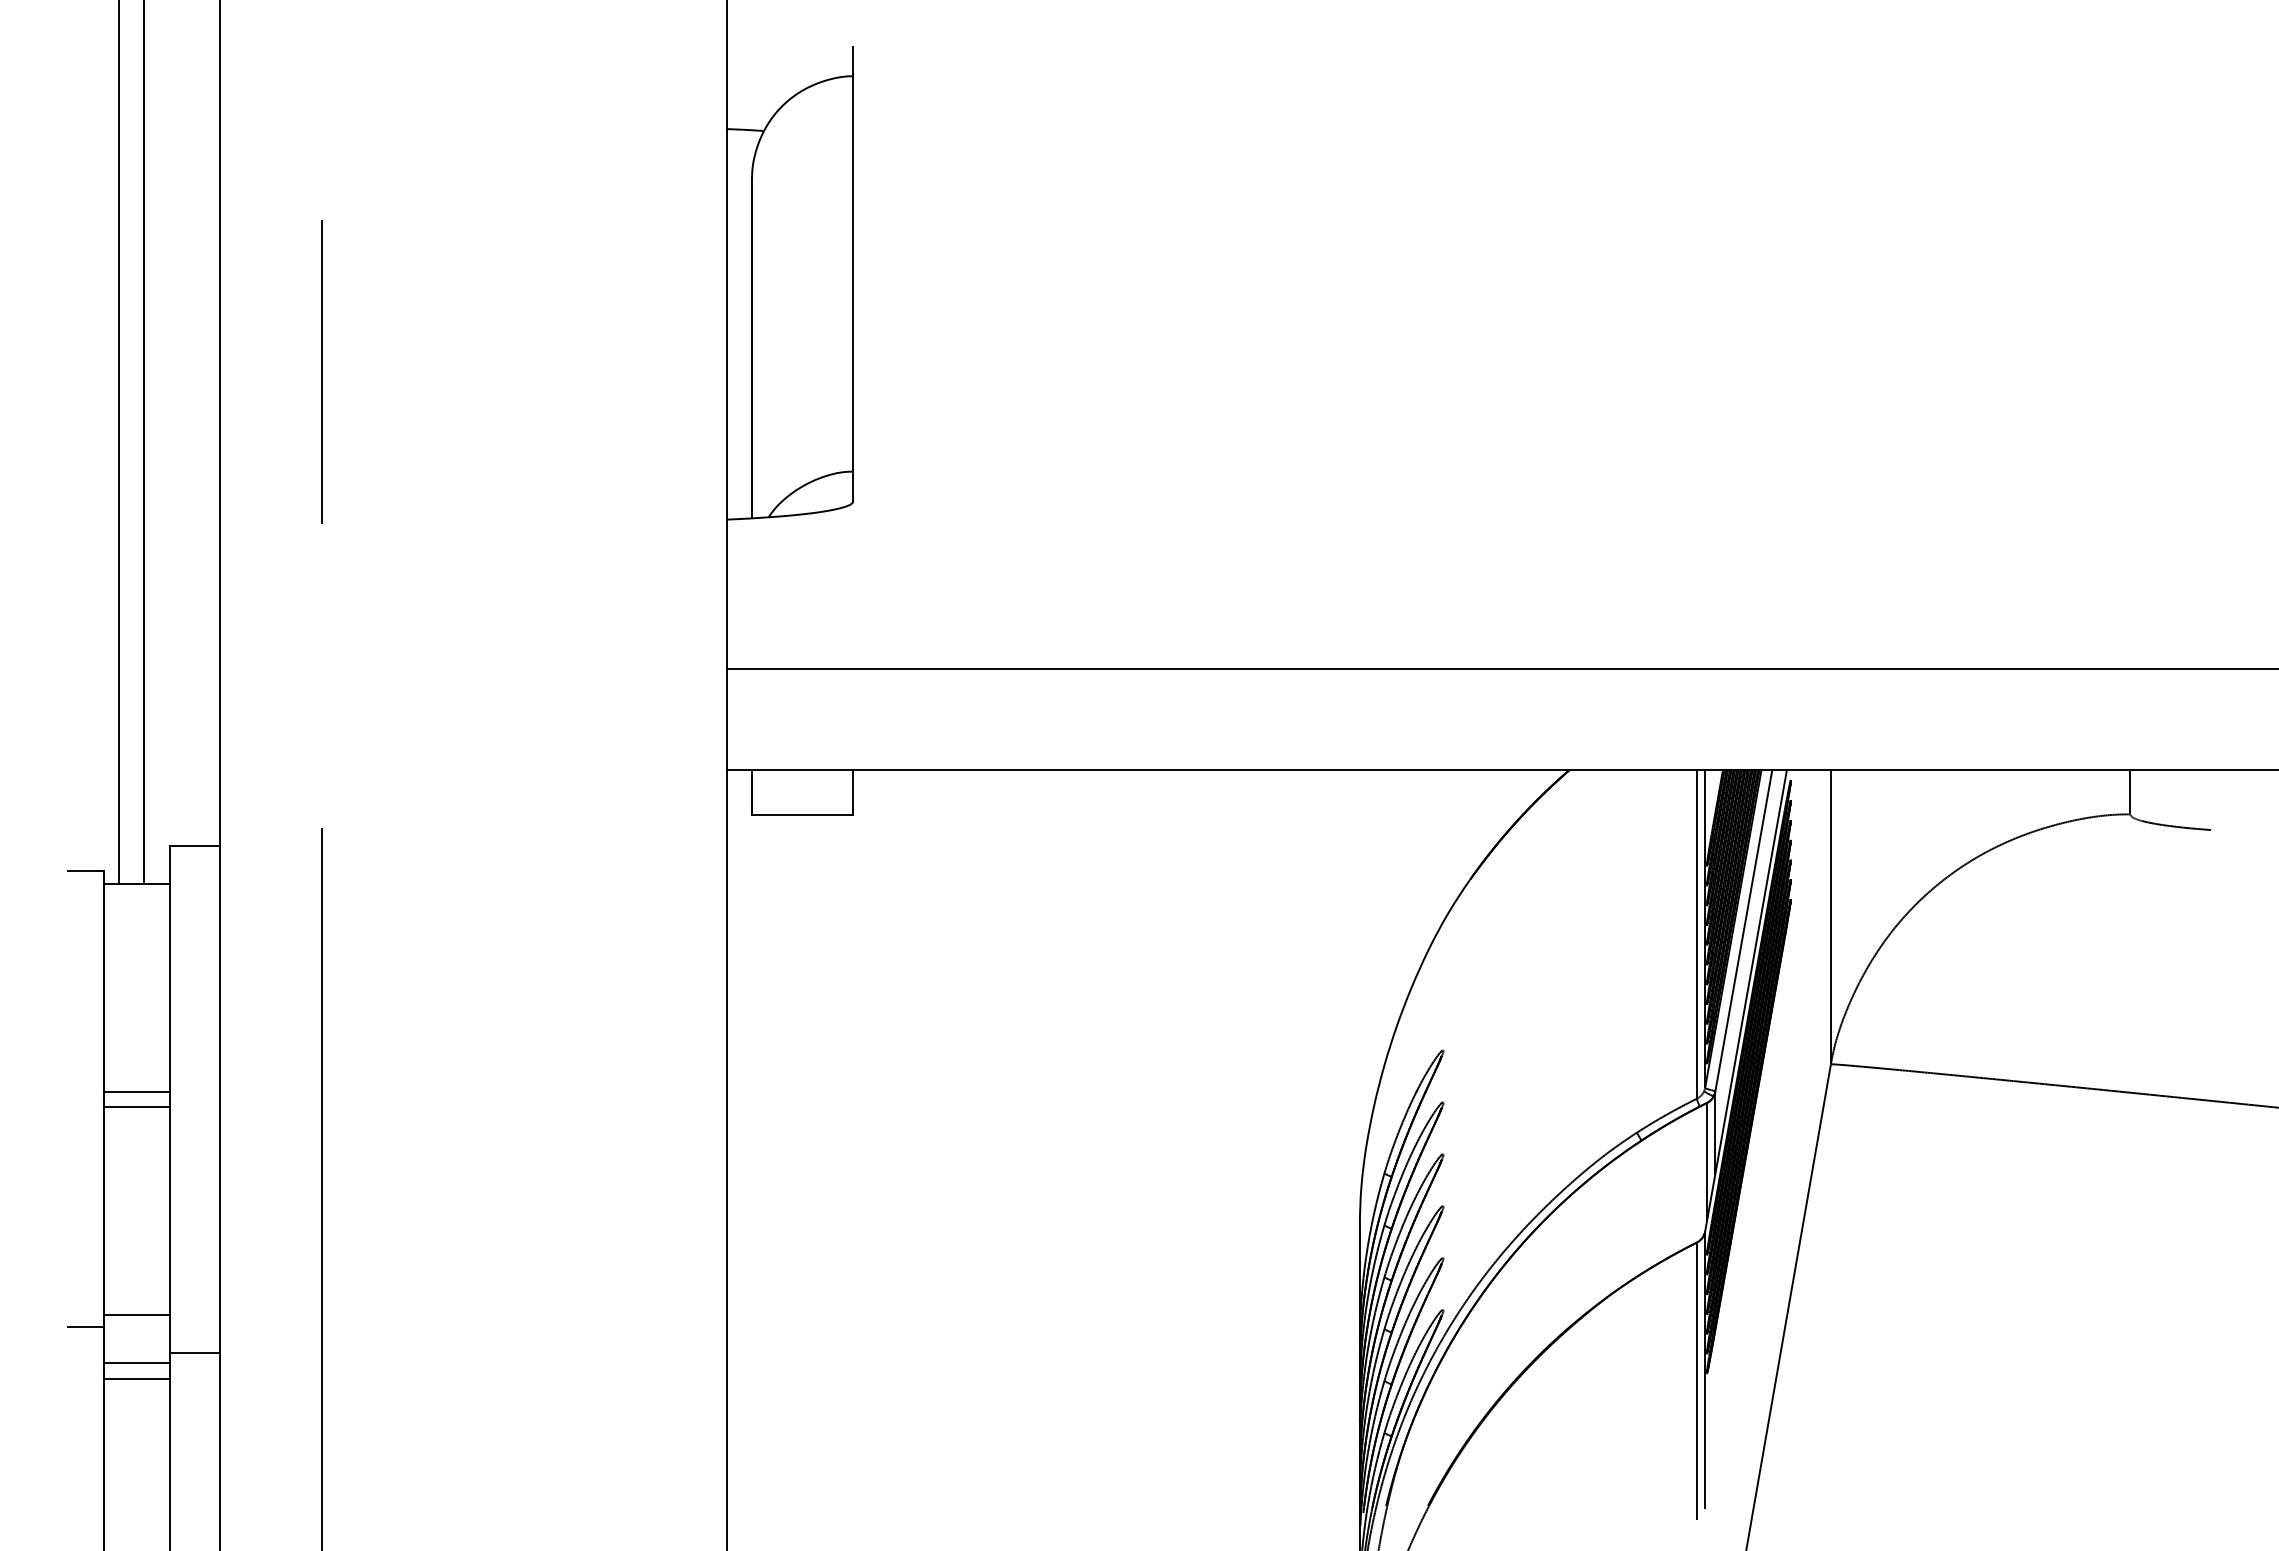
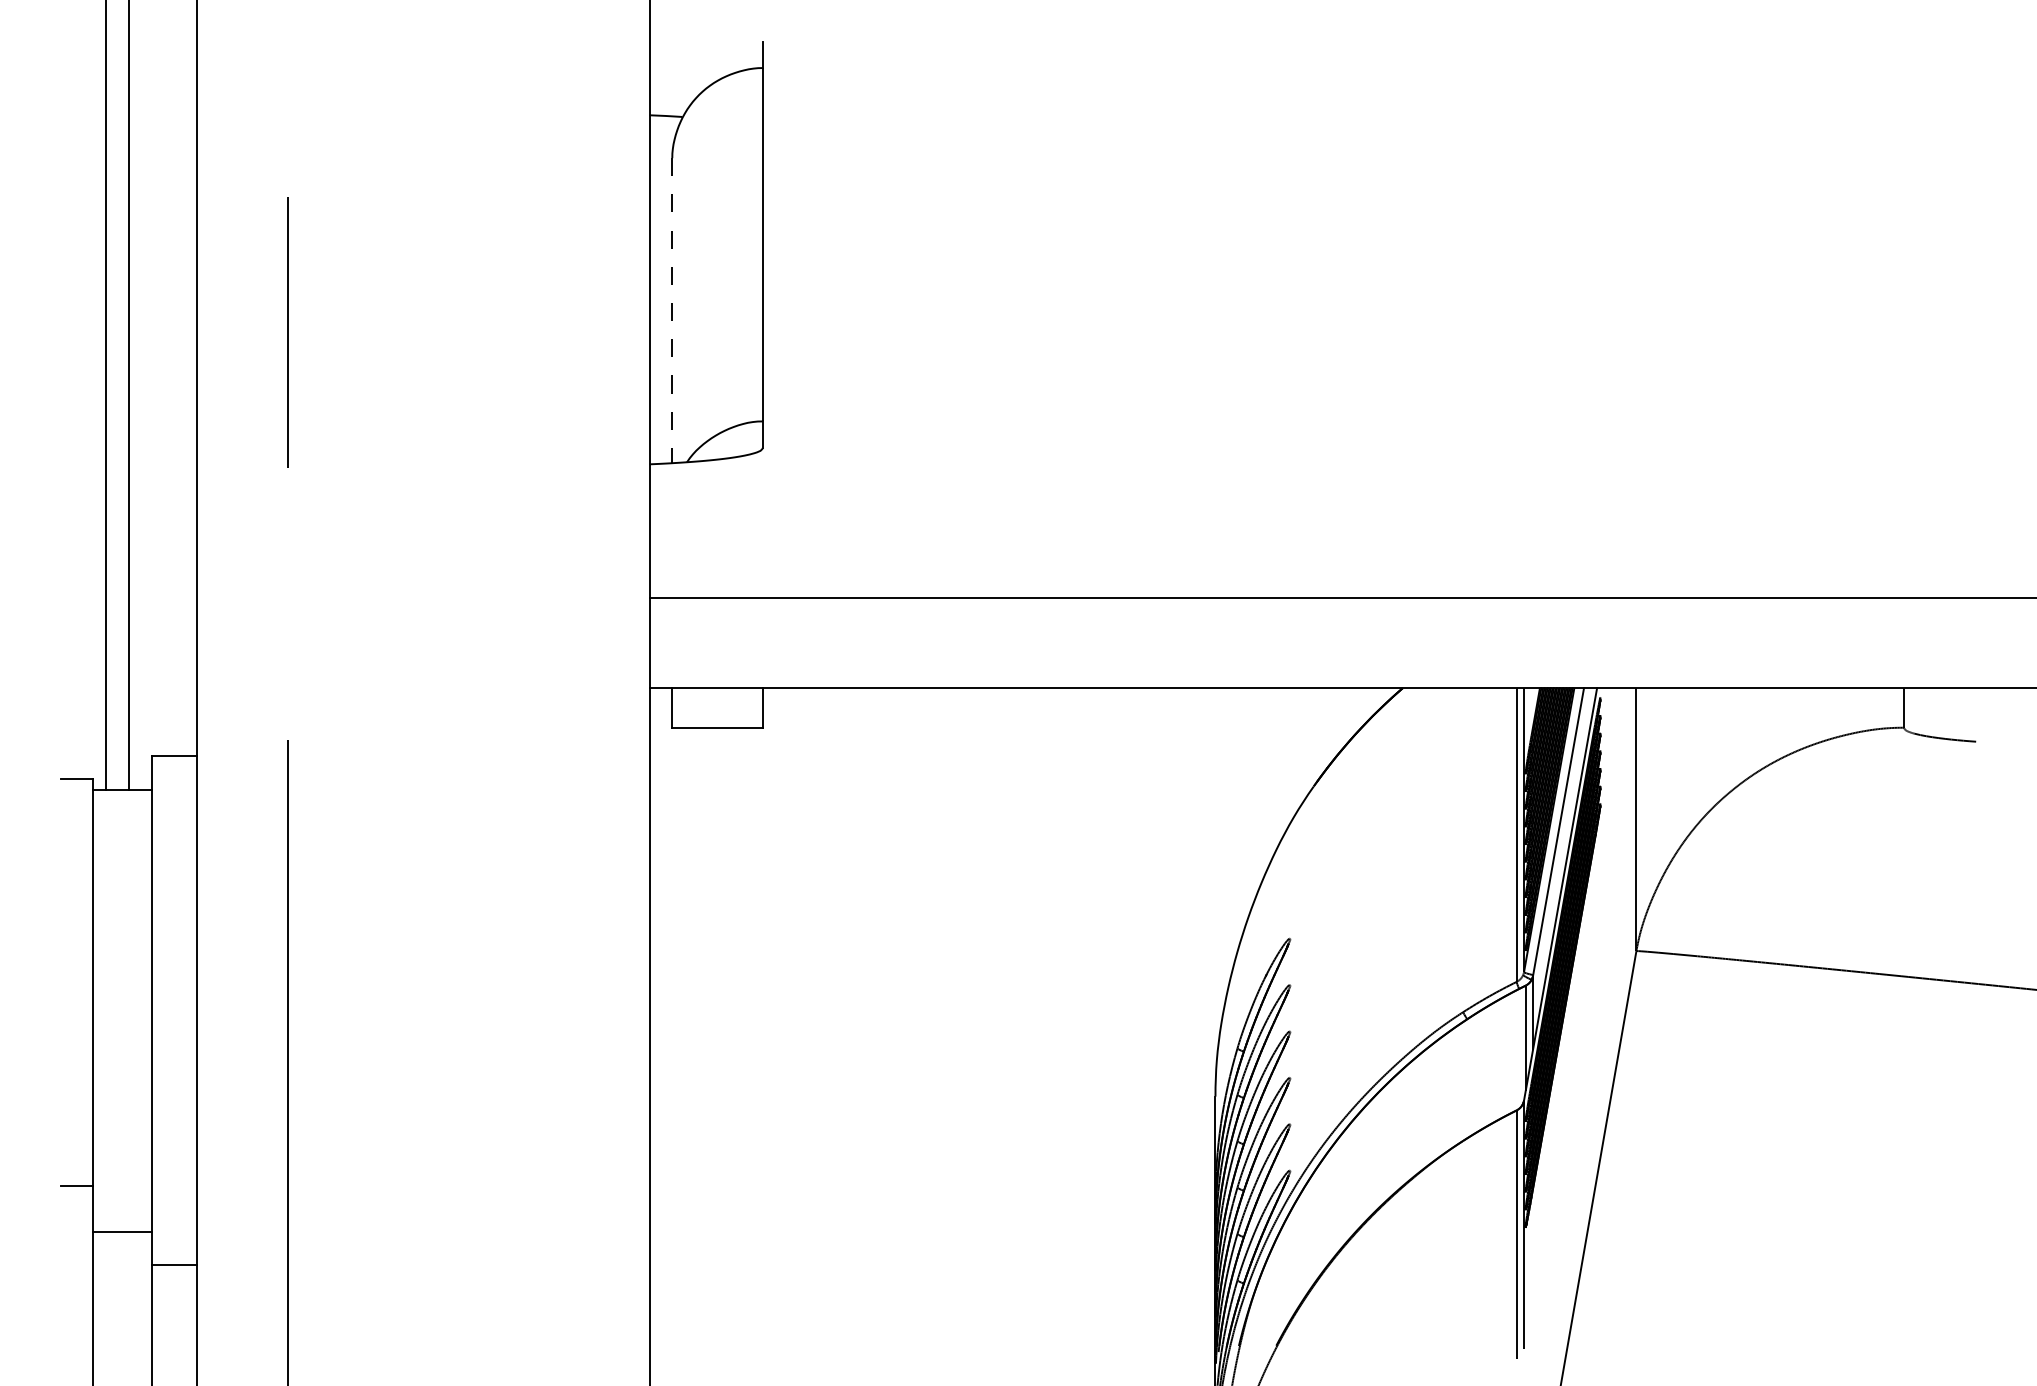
line: (752, 347) -> (672, 310), solid -> dashed
line: (136, 1091) -> (122, 975), removed
line: (136, 1106) -> (122, 988), removed
line: (136, 1314) -> (122, 1174), removed
line: (194, 1352) -> (173, 1264), moved
line: (136, 1363) -> (122, 1218), removed

